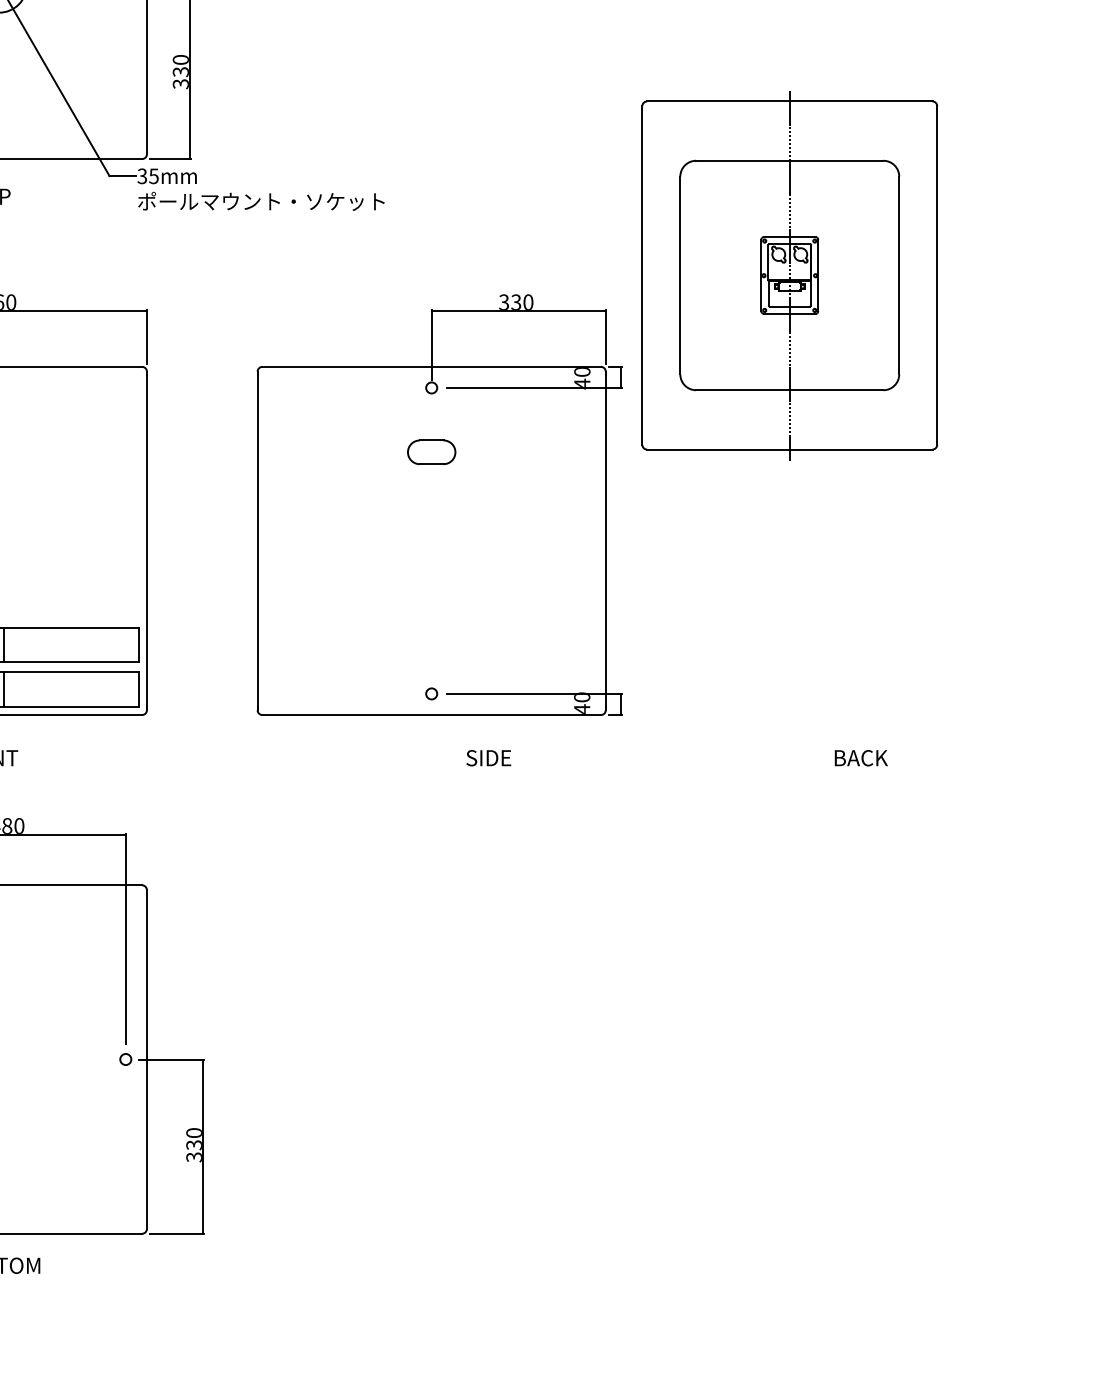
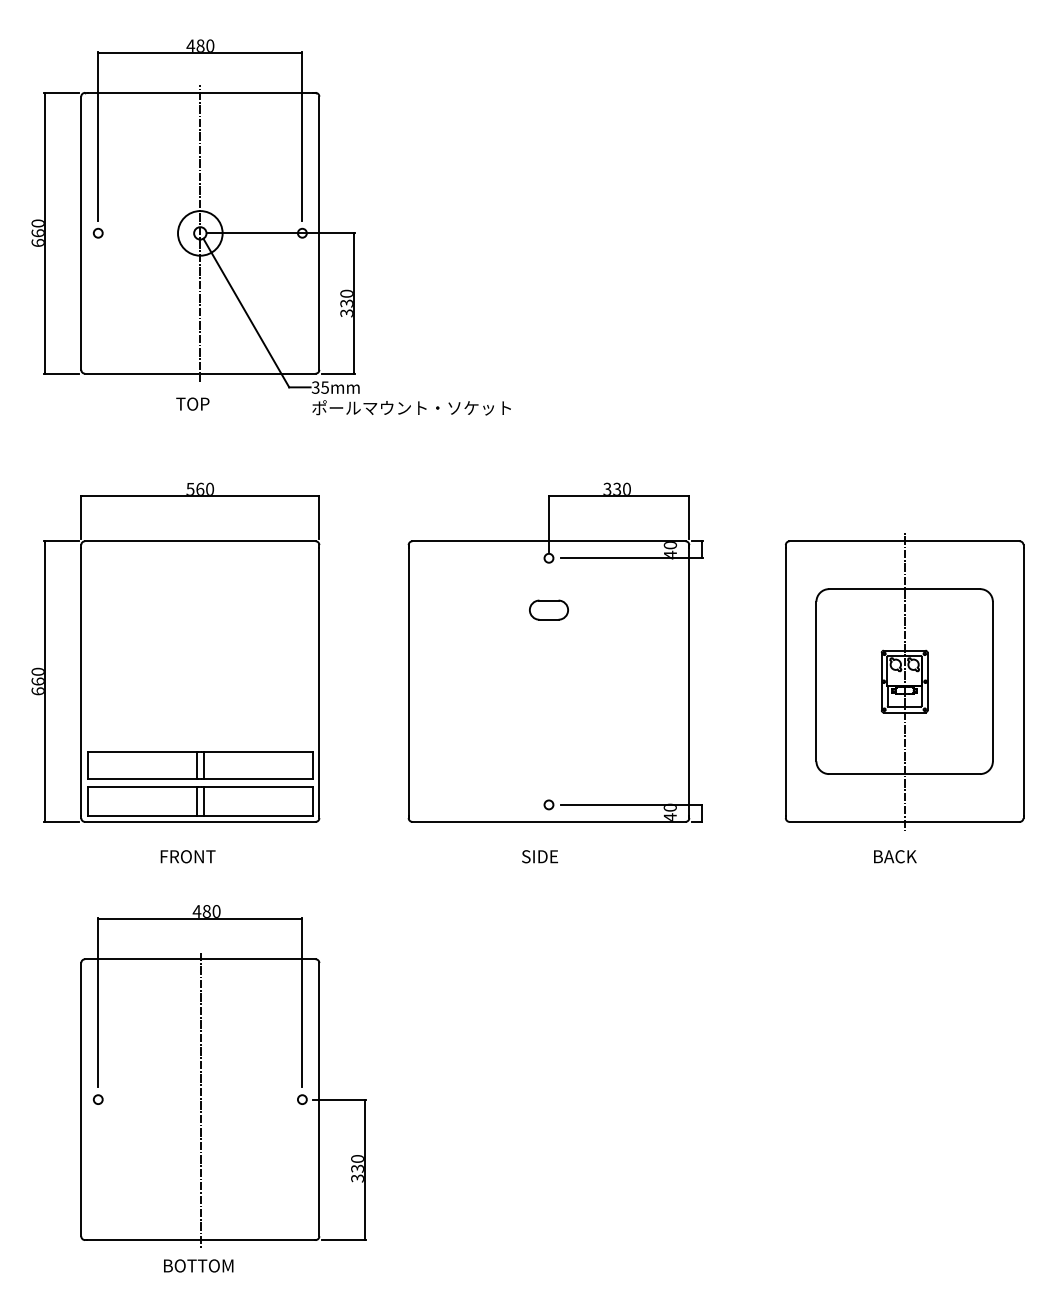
part: (789, 275) -> (904, 681), moved
text: (488, 757) -> (539, 856), moved

